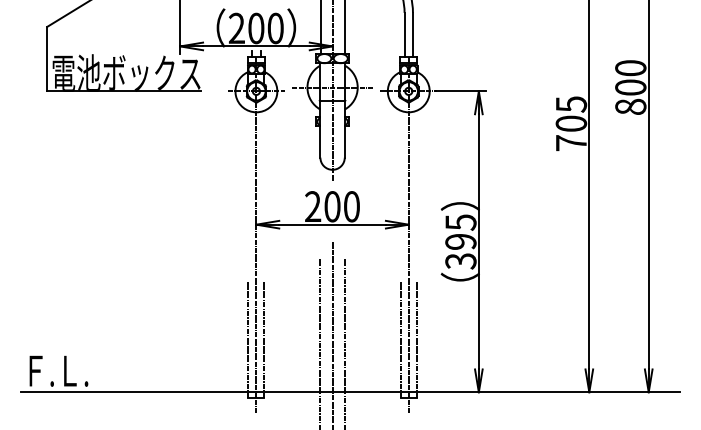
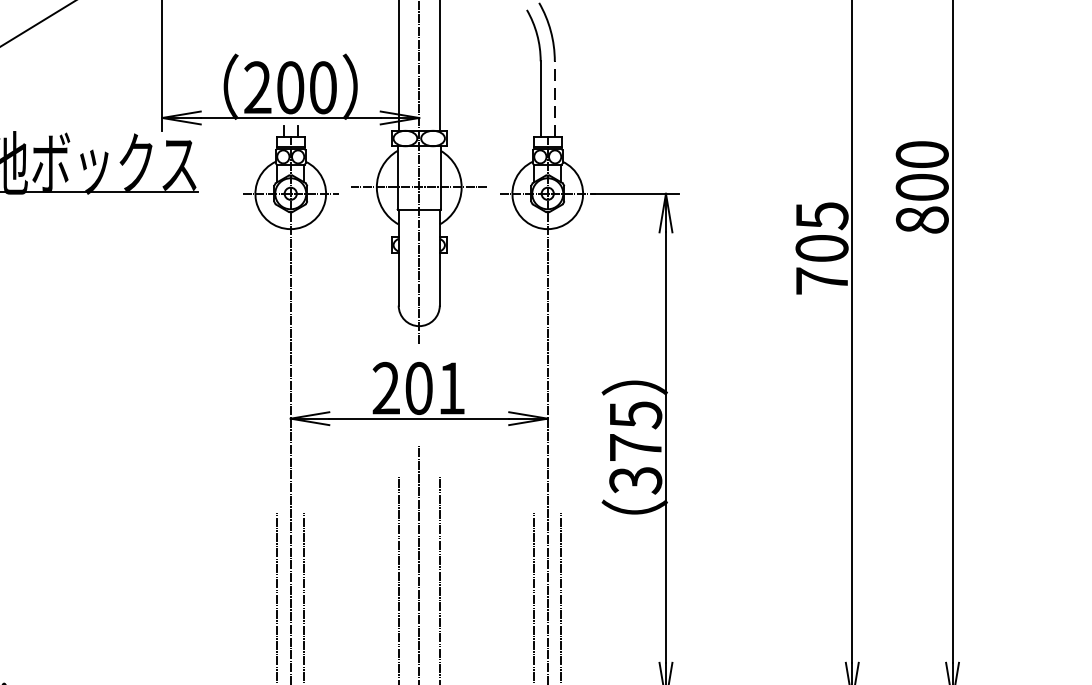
line: (412, 34) -> (554, 97), solid -> dashed
text: (351, 206) -> (451, 387), 200 -> 201
text: (460, 241) -> (635, 447), 395 -> 375

